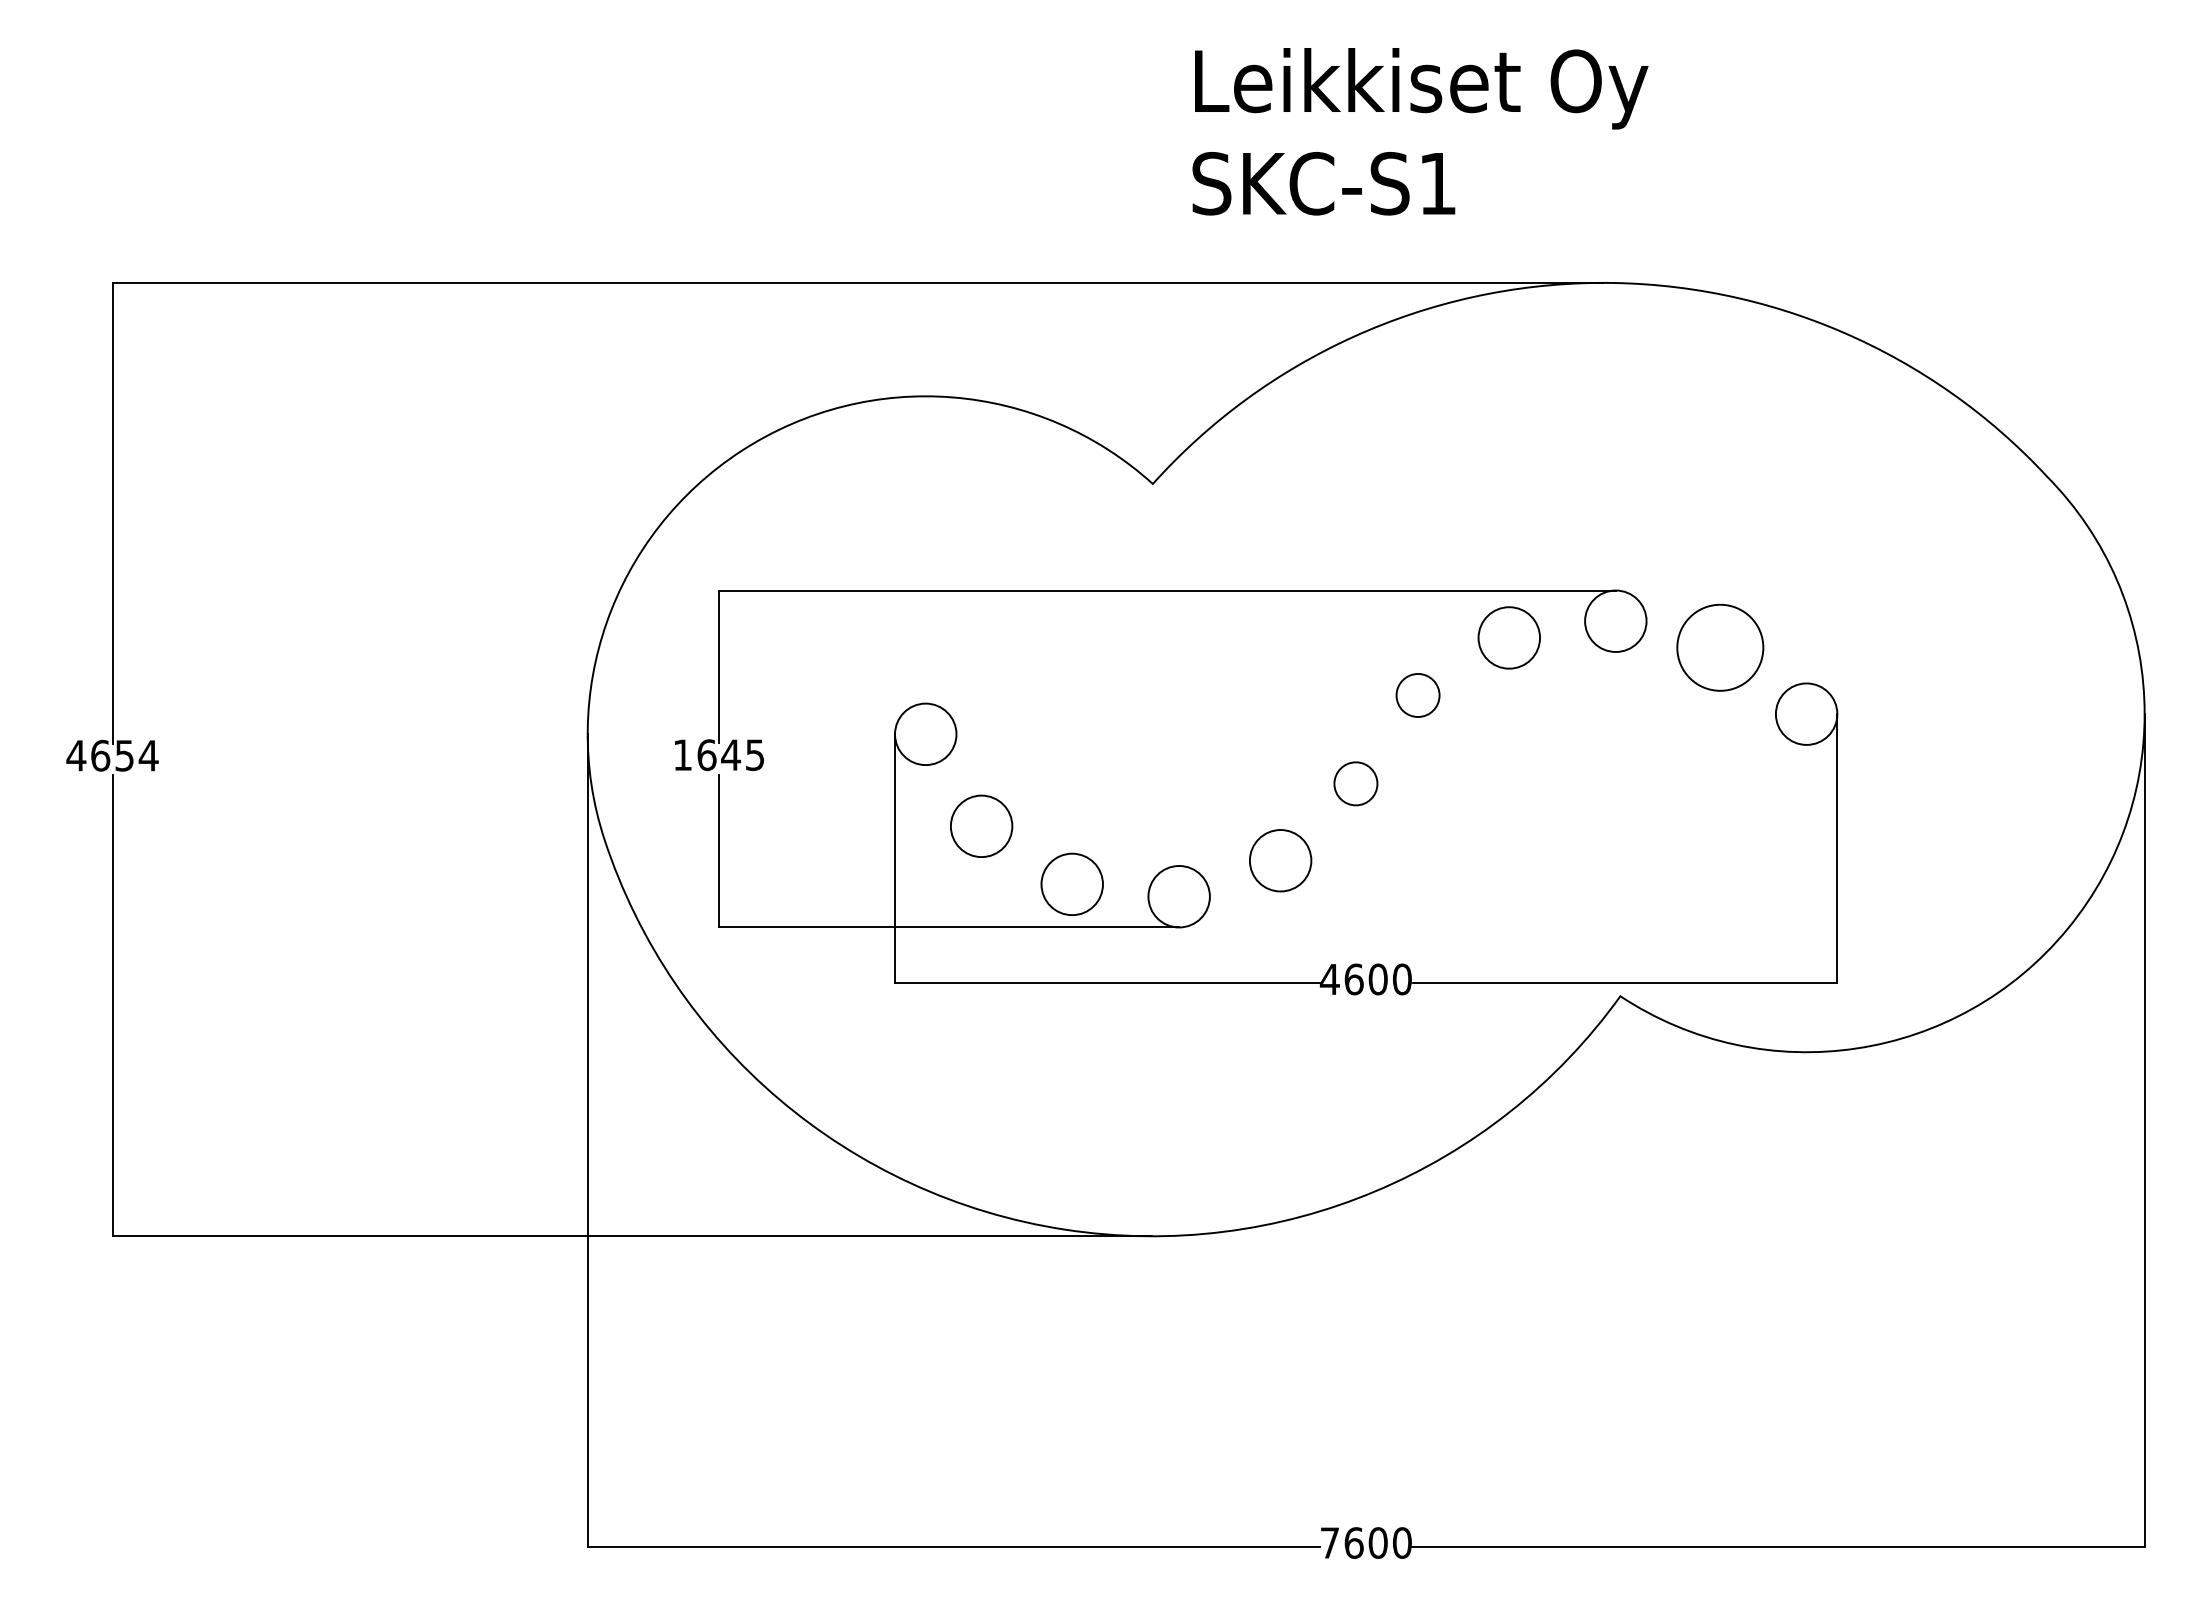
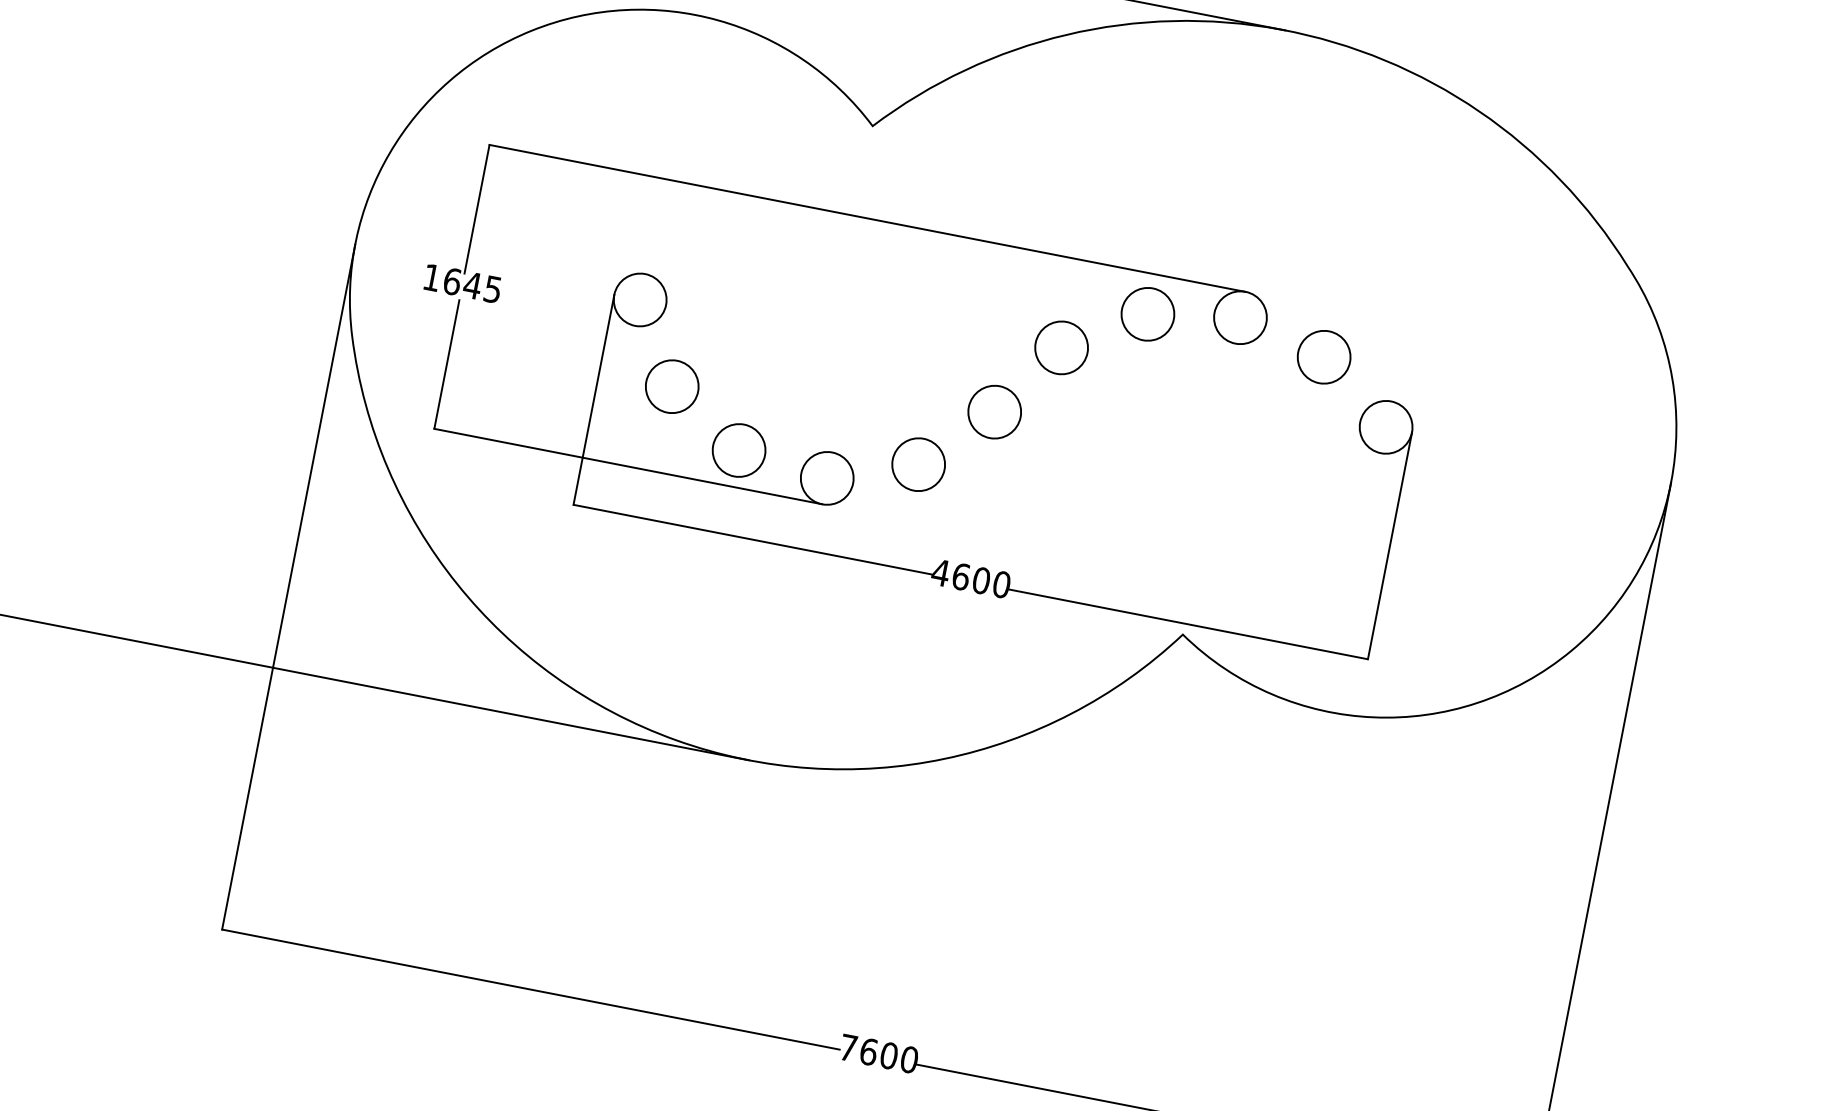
part: (1719, 647) -> (1323, 356), size x0.71
part: (1417, 695) -> (1061, 347), size x1.43
part: (1355, 783) -> (994, 411), size x1.43

